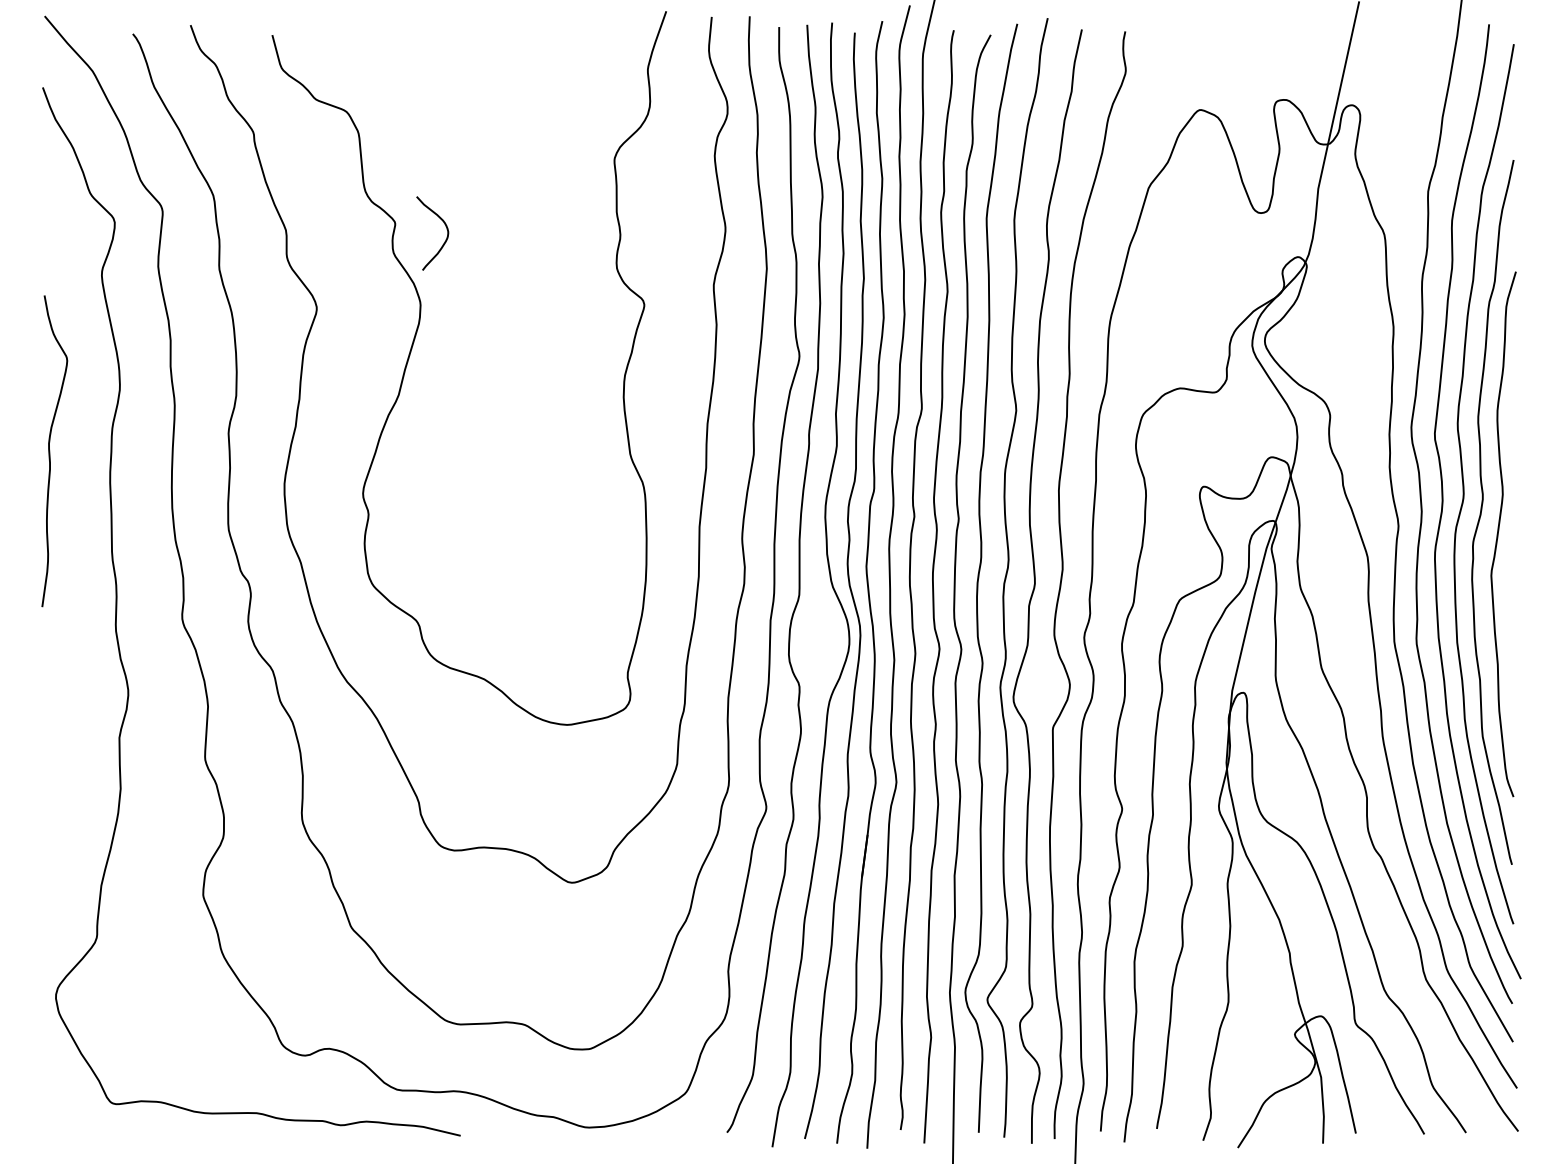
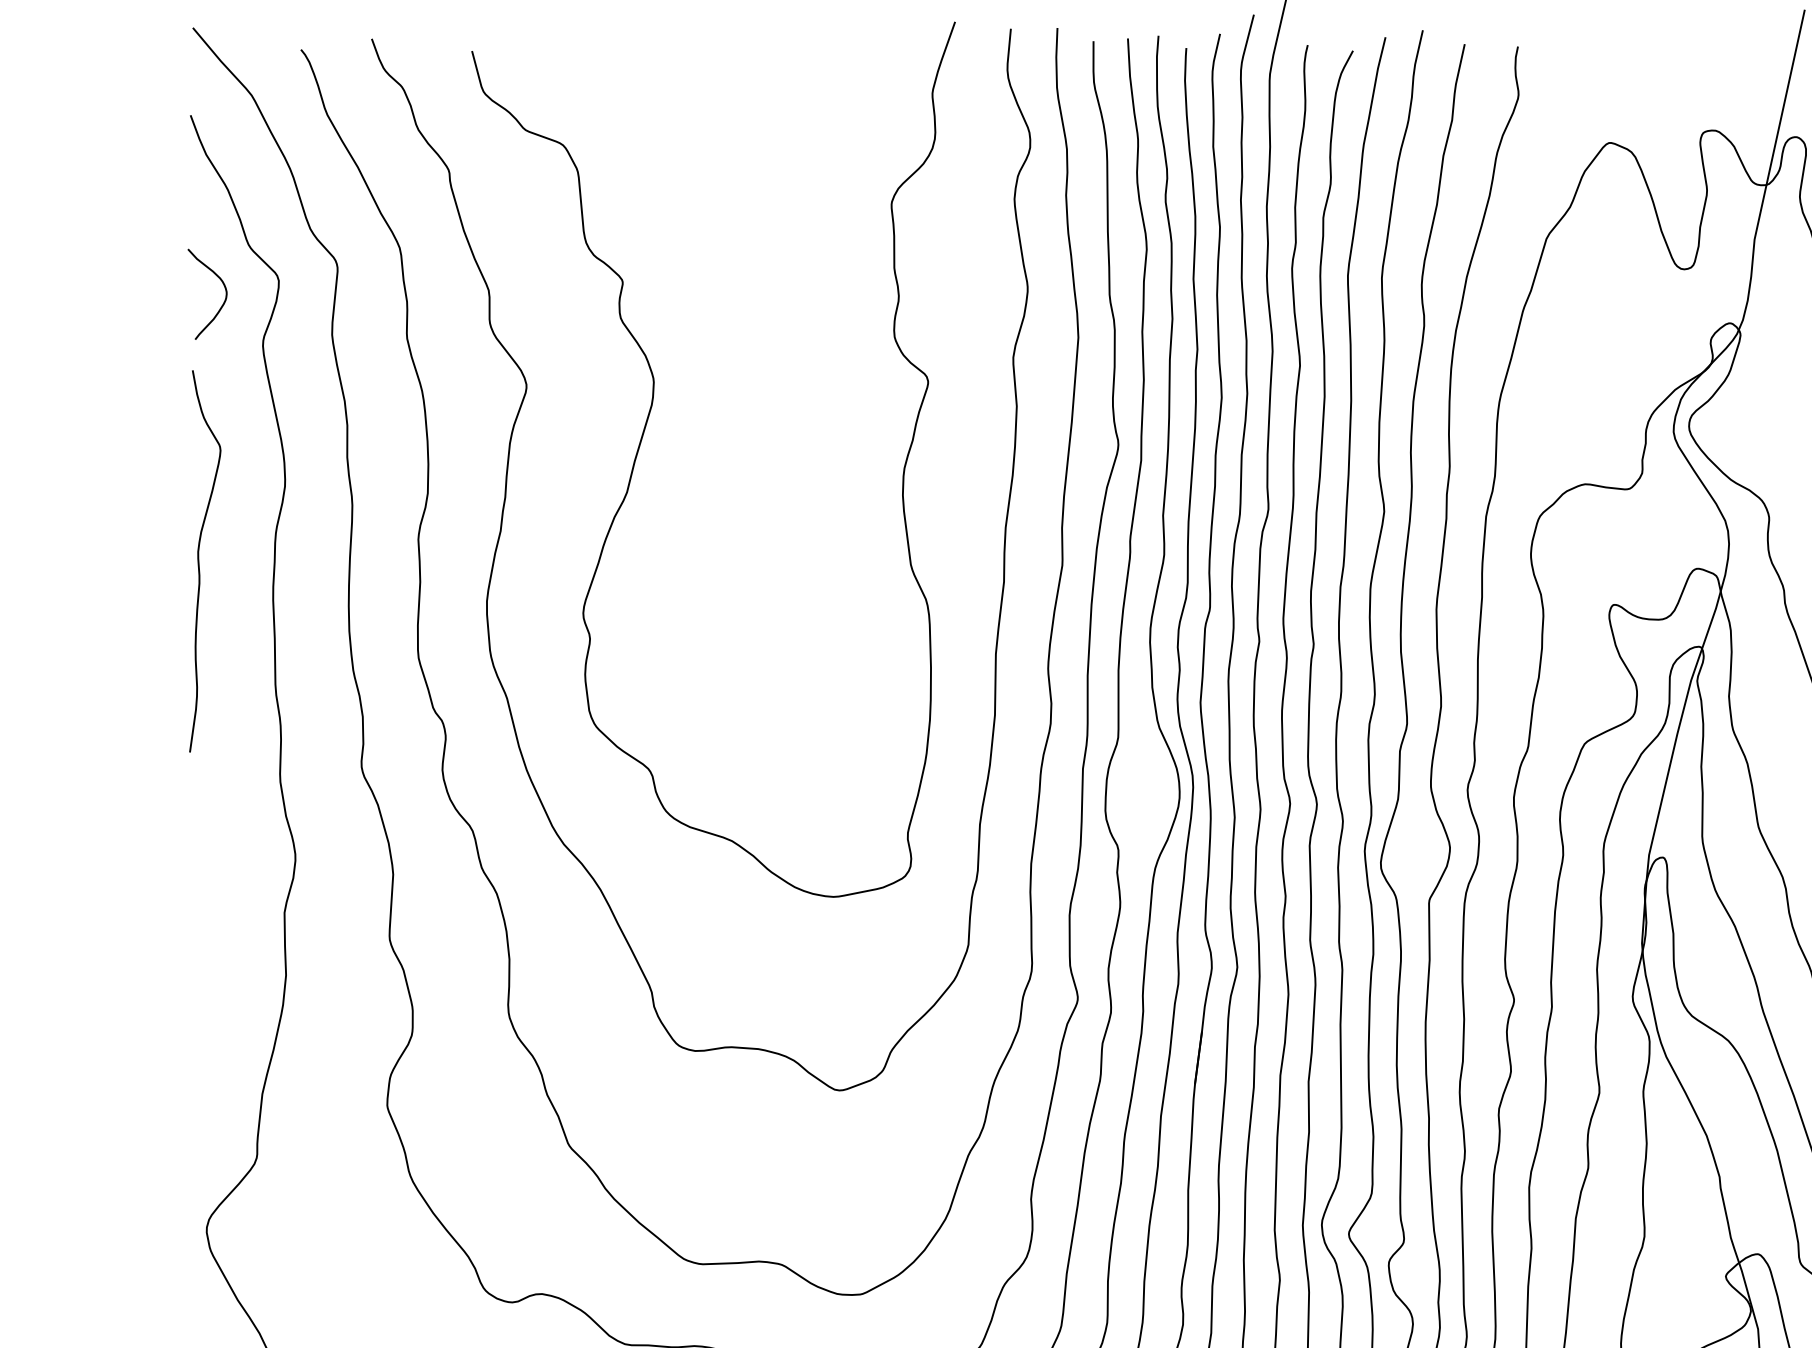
curve: (445, 239) -> (223, 301), moved

